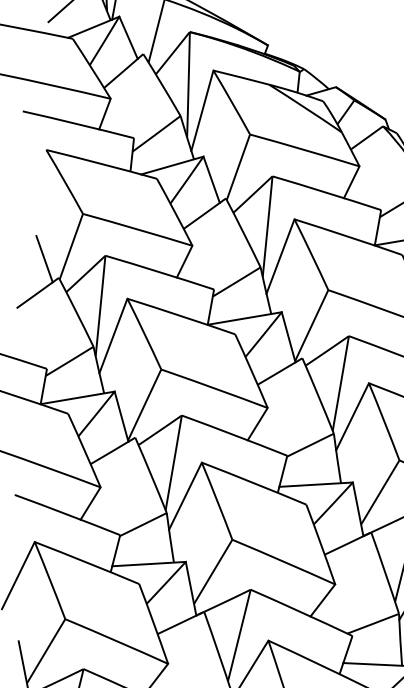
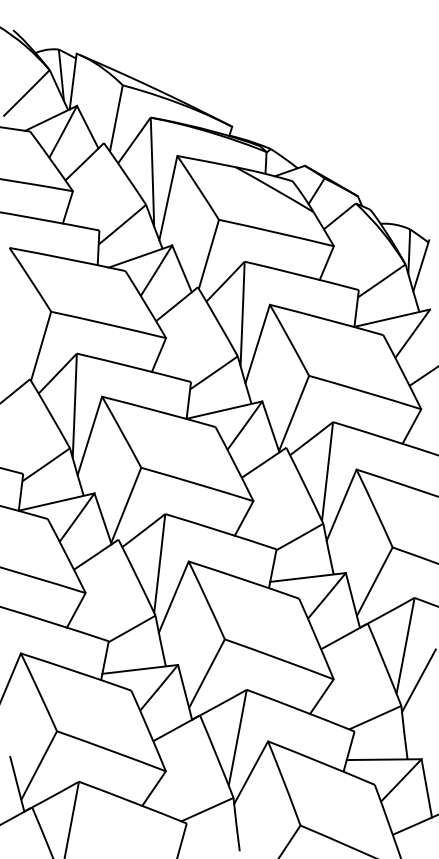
line: (44, 258) -> (14, 360), removed

